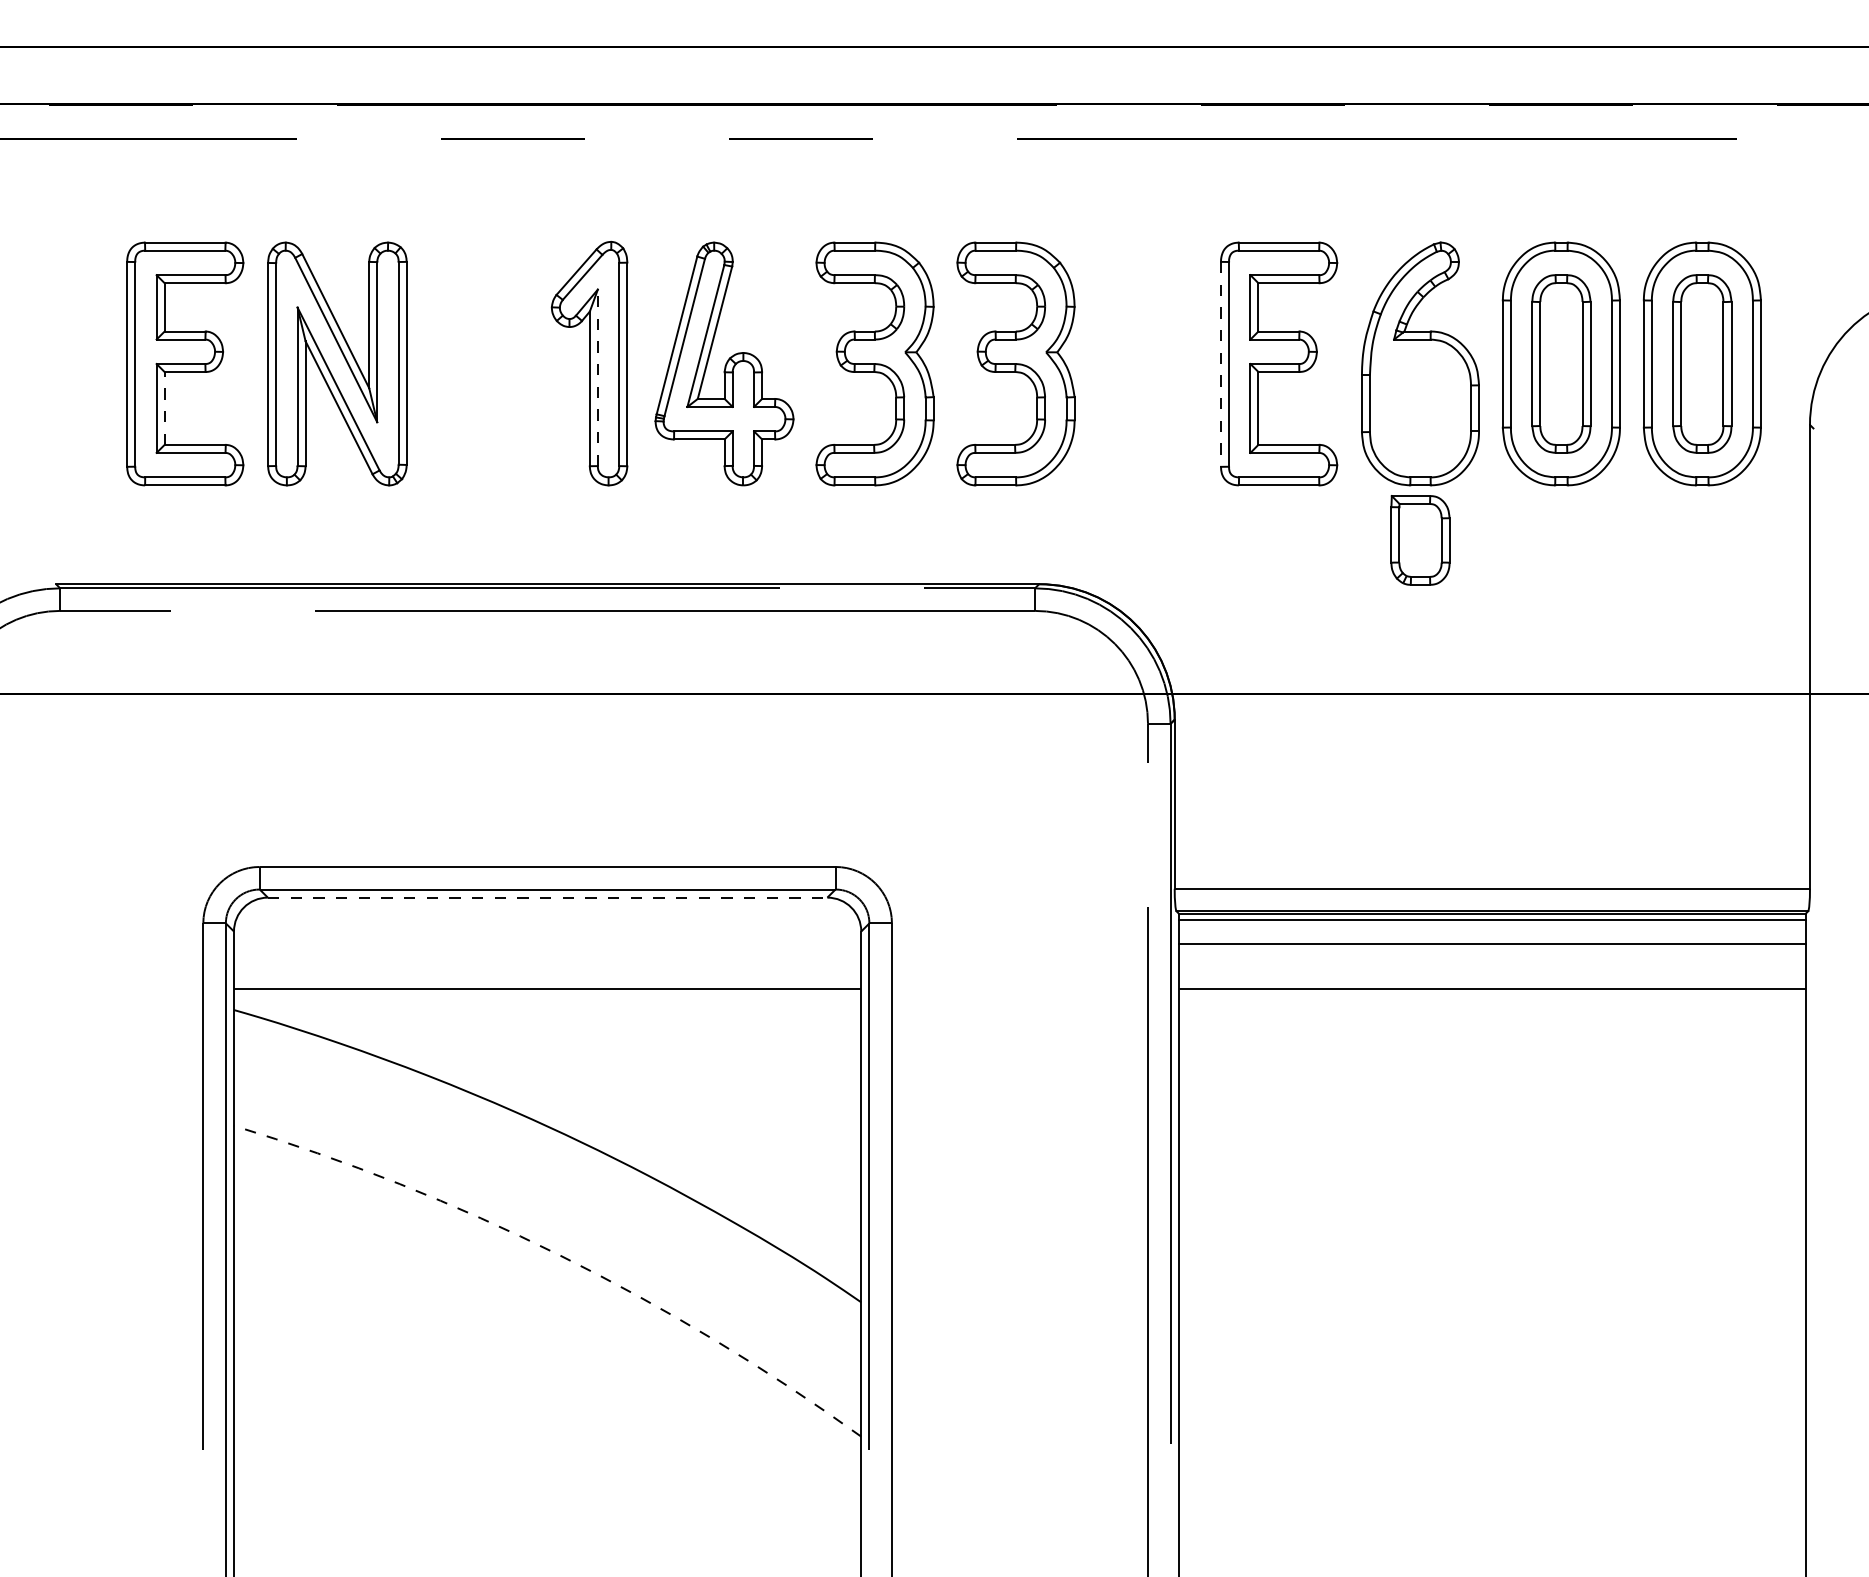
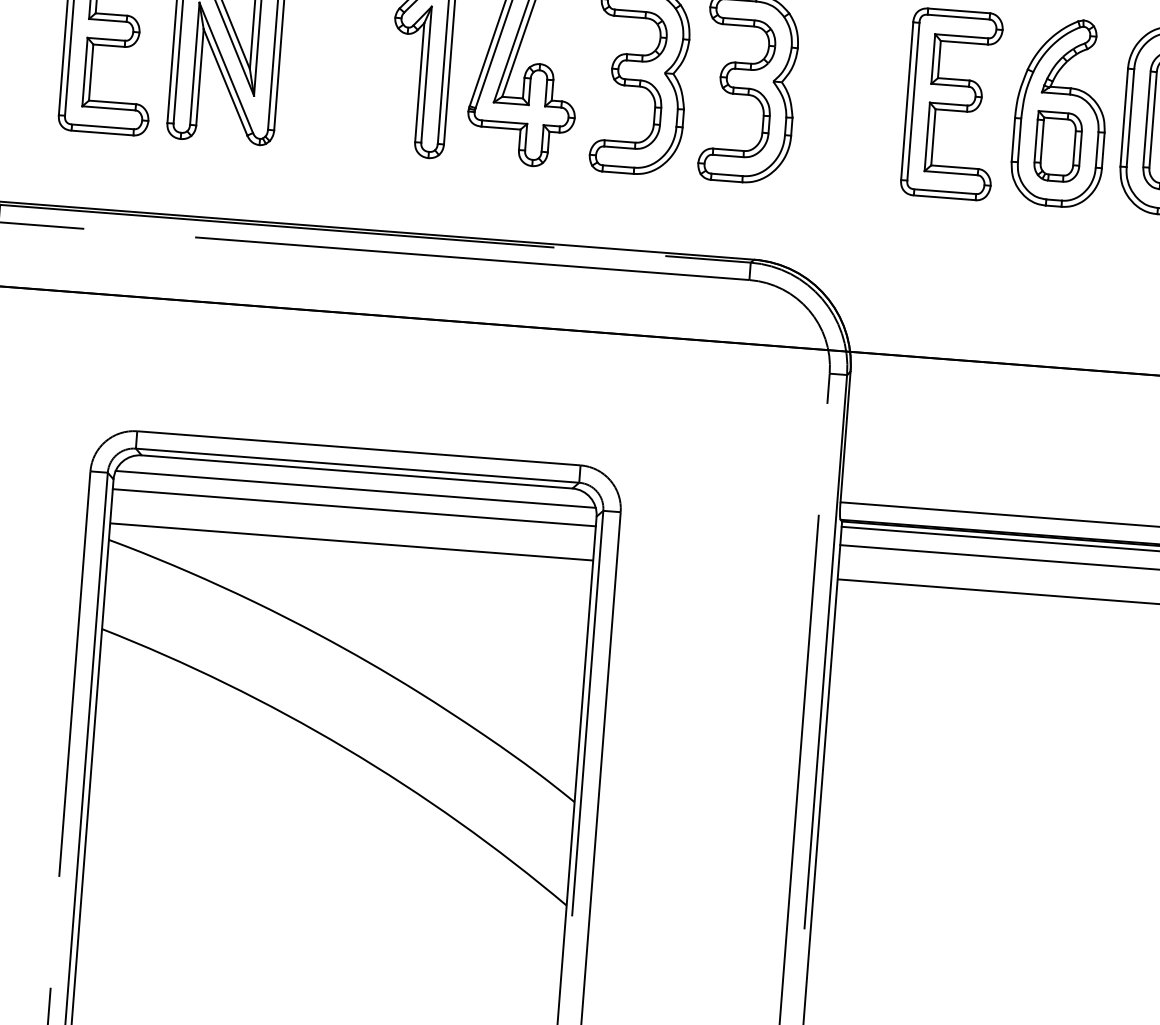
line: (1221, 364) -> (907, 101), dashed -> solid
line: (597, 377) -> (426, 74), dashed -> solid
line: (164, 407) -> (91, 71), dashed -> solid
part: (1420, 540) -> (1058, 147), moved
line: (547, 897) -> (357, 471), dashed -> solid
line: (547, 920) -> (355, 489), added
line: (547, 944) -> (354, 508), added
arc: (560, 1255) -> (345, 748), dashed -> solid

